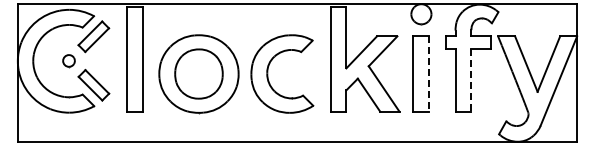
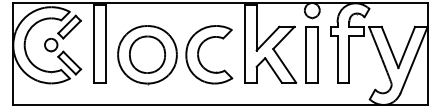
part: (68, 60) -> (50, 44), size x1.43
line: (429, 74) -> (318, 55), dashed -> solid
line: (471, 80) -> (349, 59), dashed -> solid

